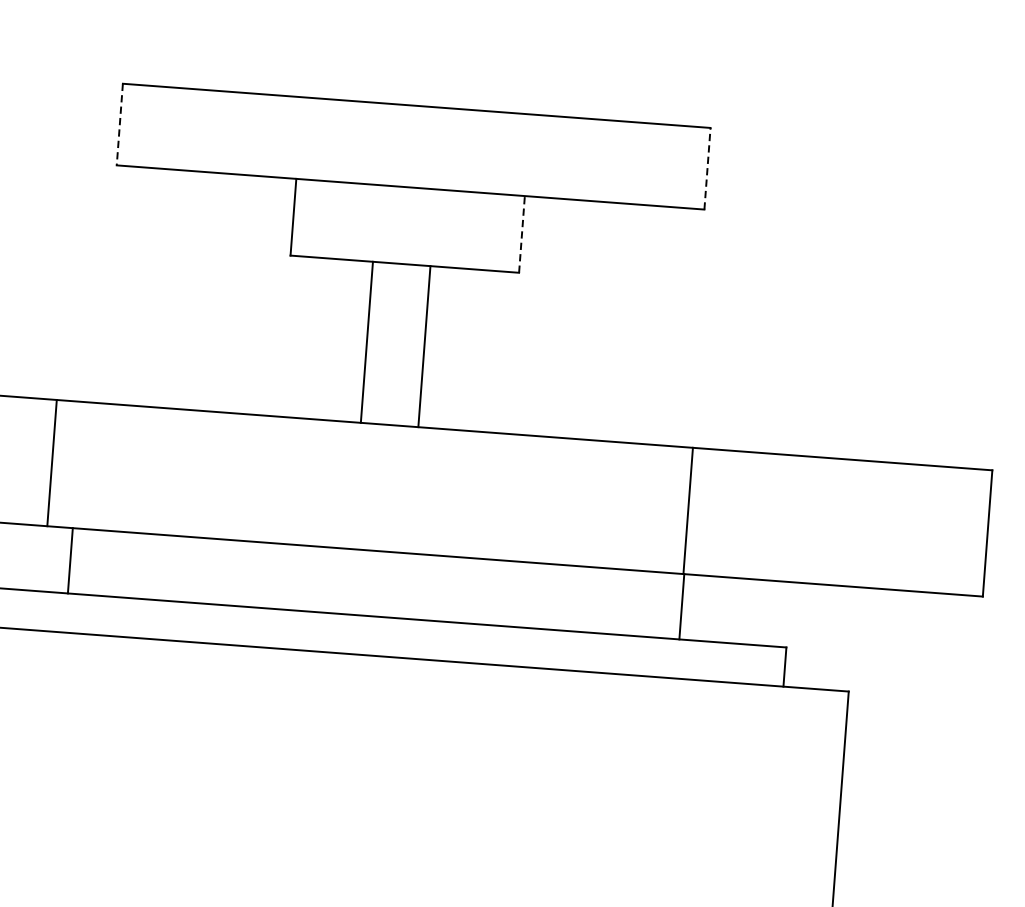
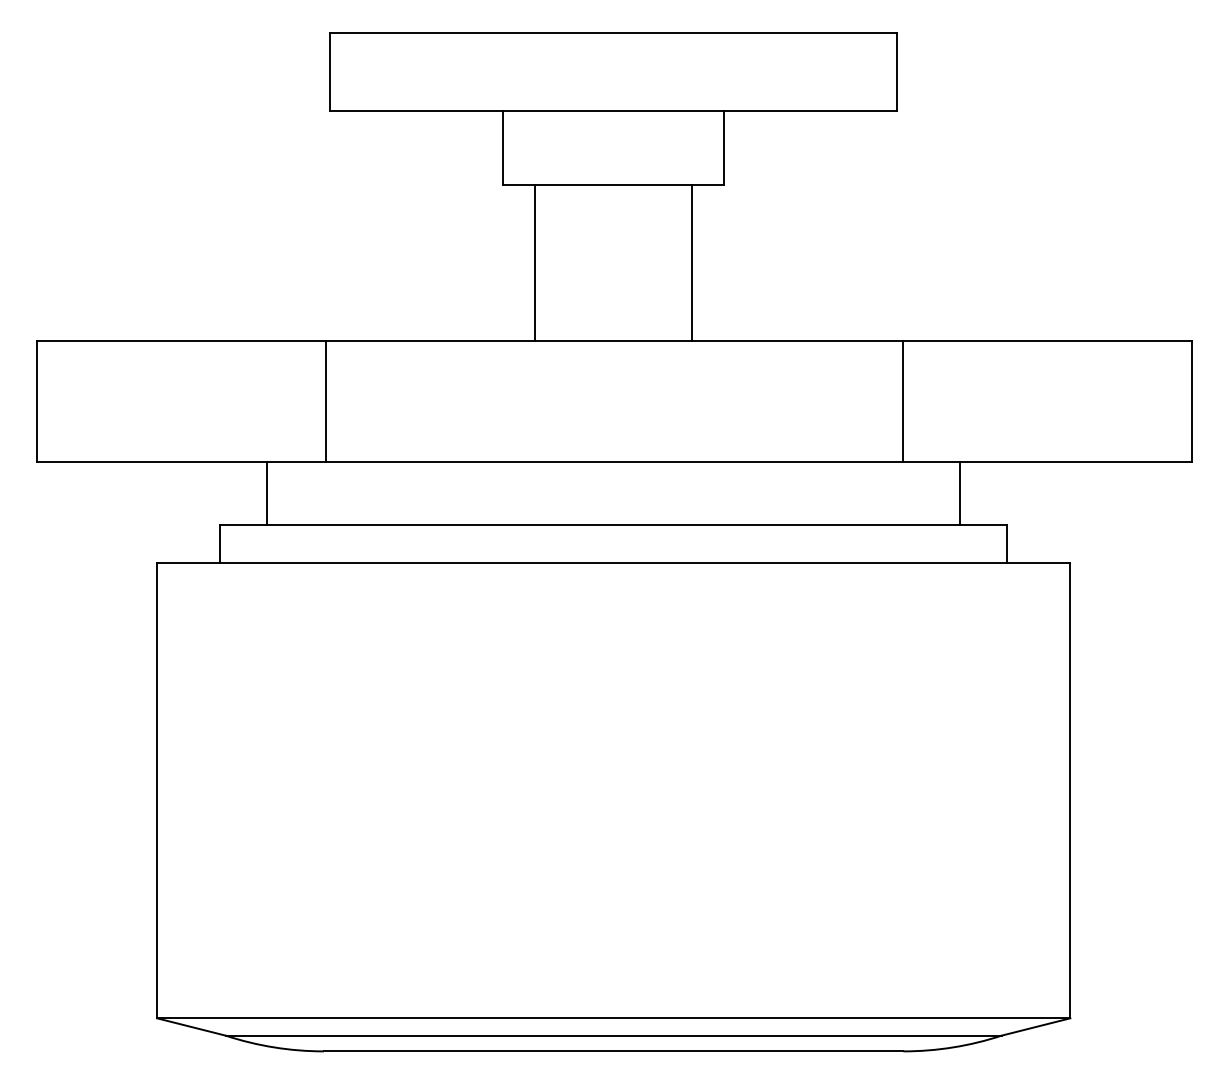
line: (120, 125) -> (330, 72), dashed -> solid
line: (707, 168) -> (897, 71), dashed -> solid
line: (521, 233) -> (723, 147), dashed -> solid
line: (366, 341) -> (534, 262), moved
line: (424, 346) -> (692, 262), moved
line: (51, 463) -> (325, 401), moved
line: (70, 560) -> (267, 493), moved
line: (682, 606) -> (960, 493), moved

